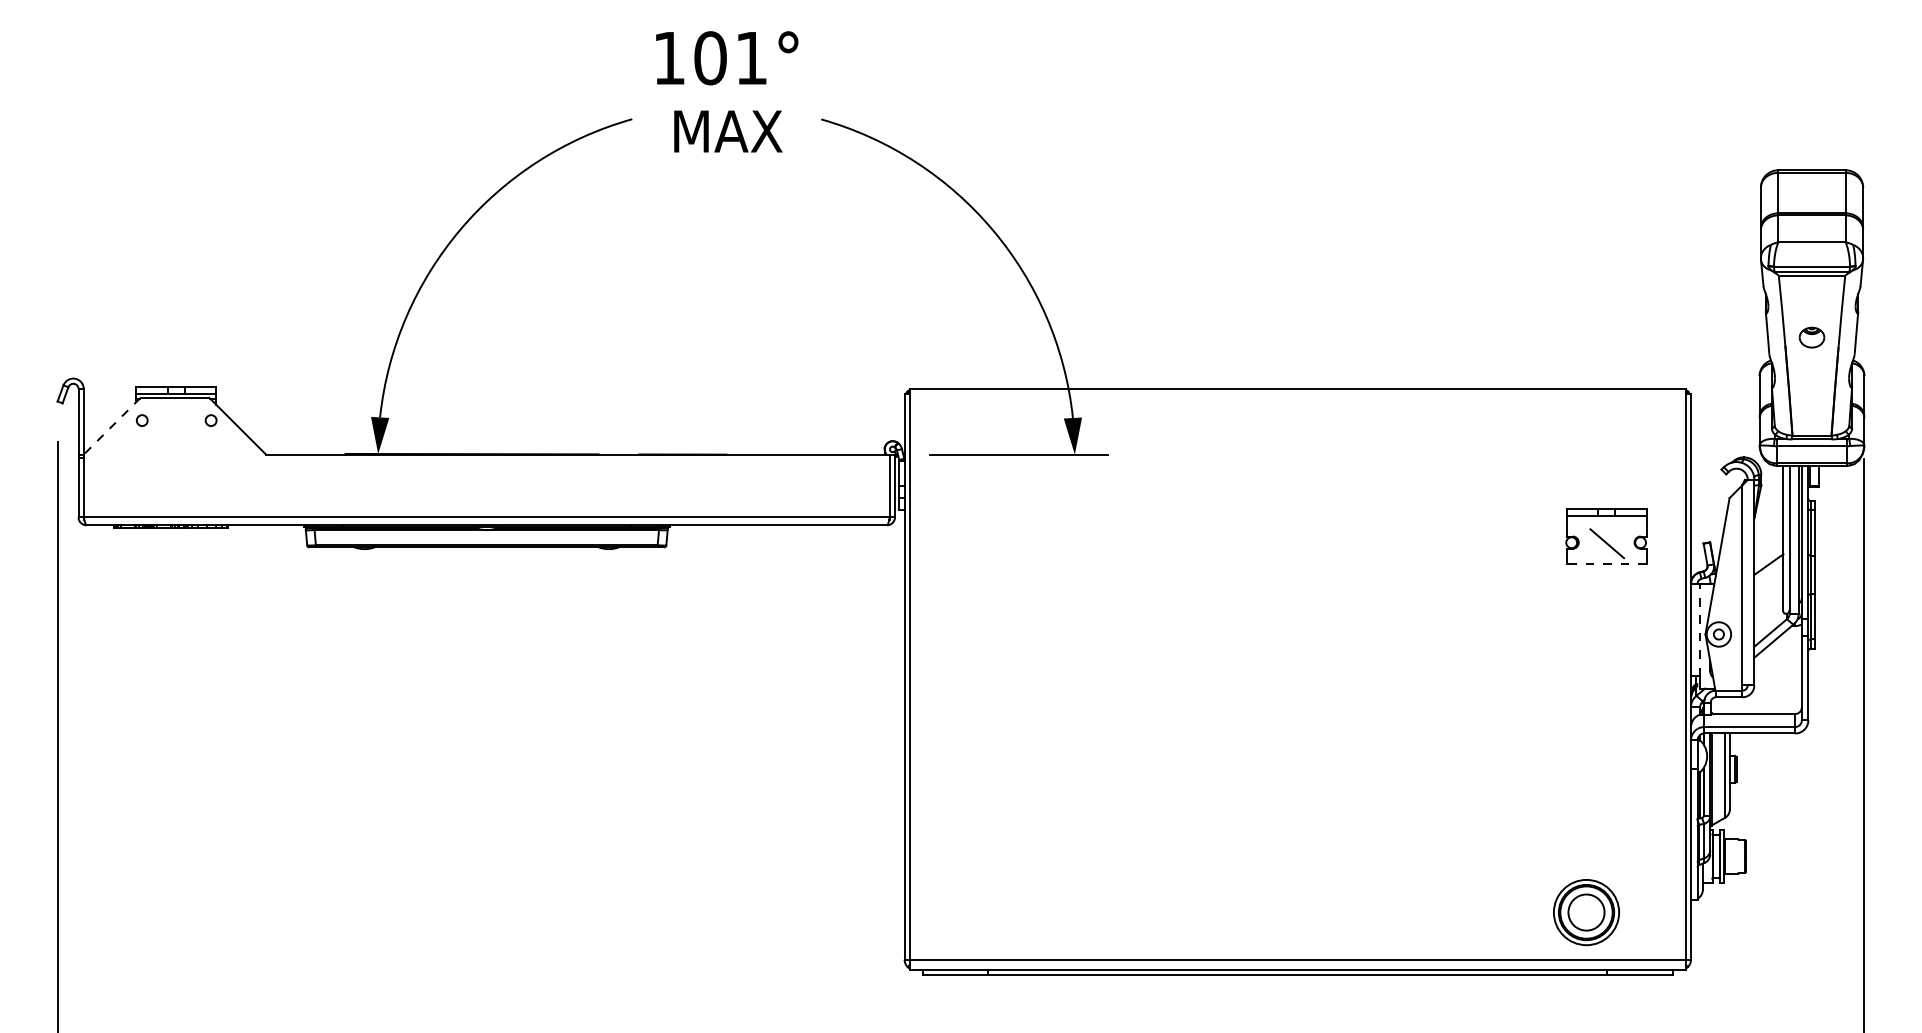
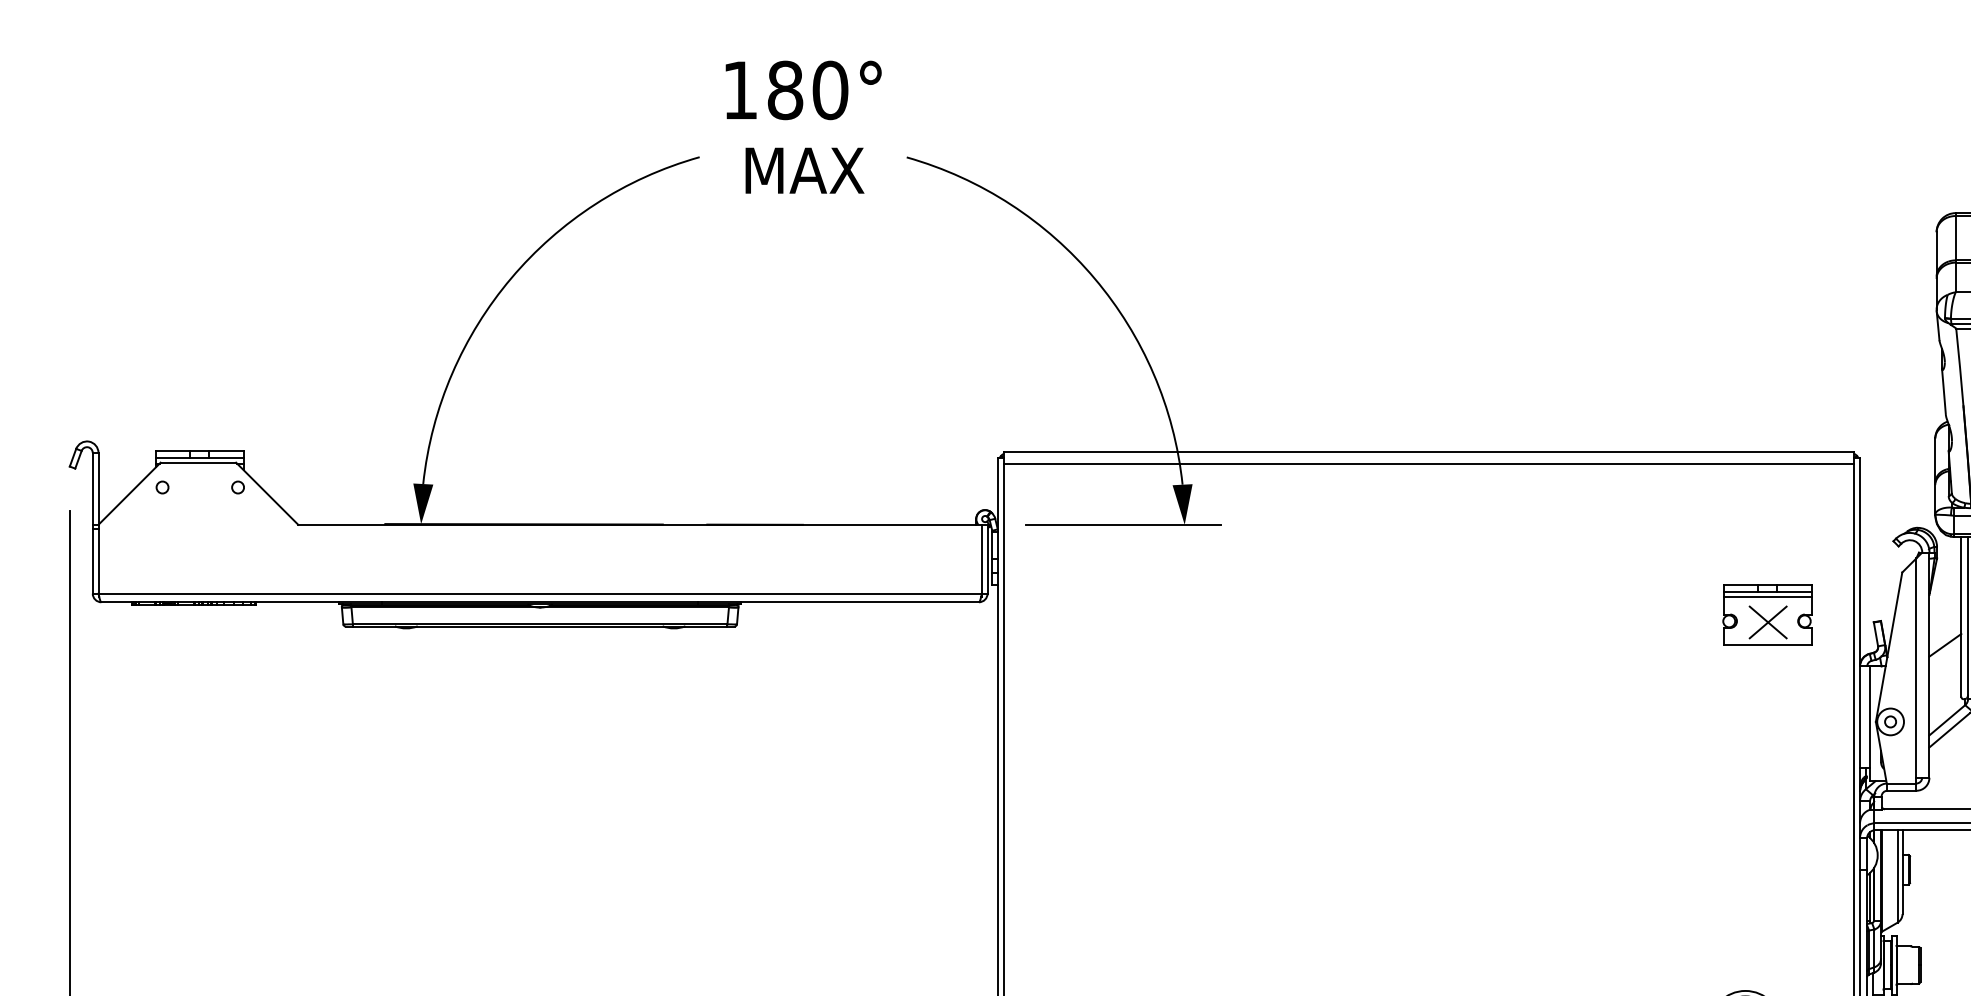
text: (730, 58) -> (807, 90), 101° -> 180°
line: (1297, 398) -> (1428, 463), added
line: (111, 426) -> (128, 493), dashed -> solid
line: (1606, 520) -> (1767, 597), added
line: (1607, 543) -> (1768, 622), added
line: (1606, 564) -> (1767, 645), dashed -> solid
line: (1700, 629) -> (1870, 716), dashed -> solid

